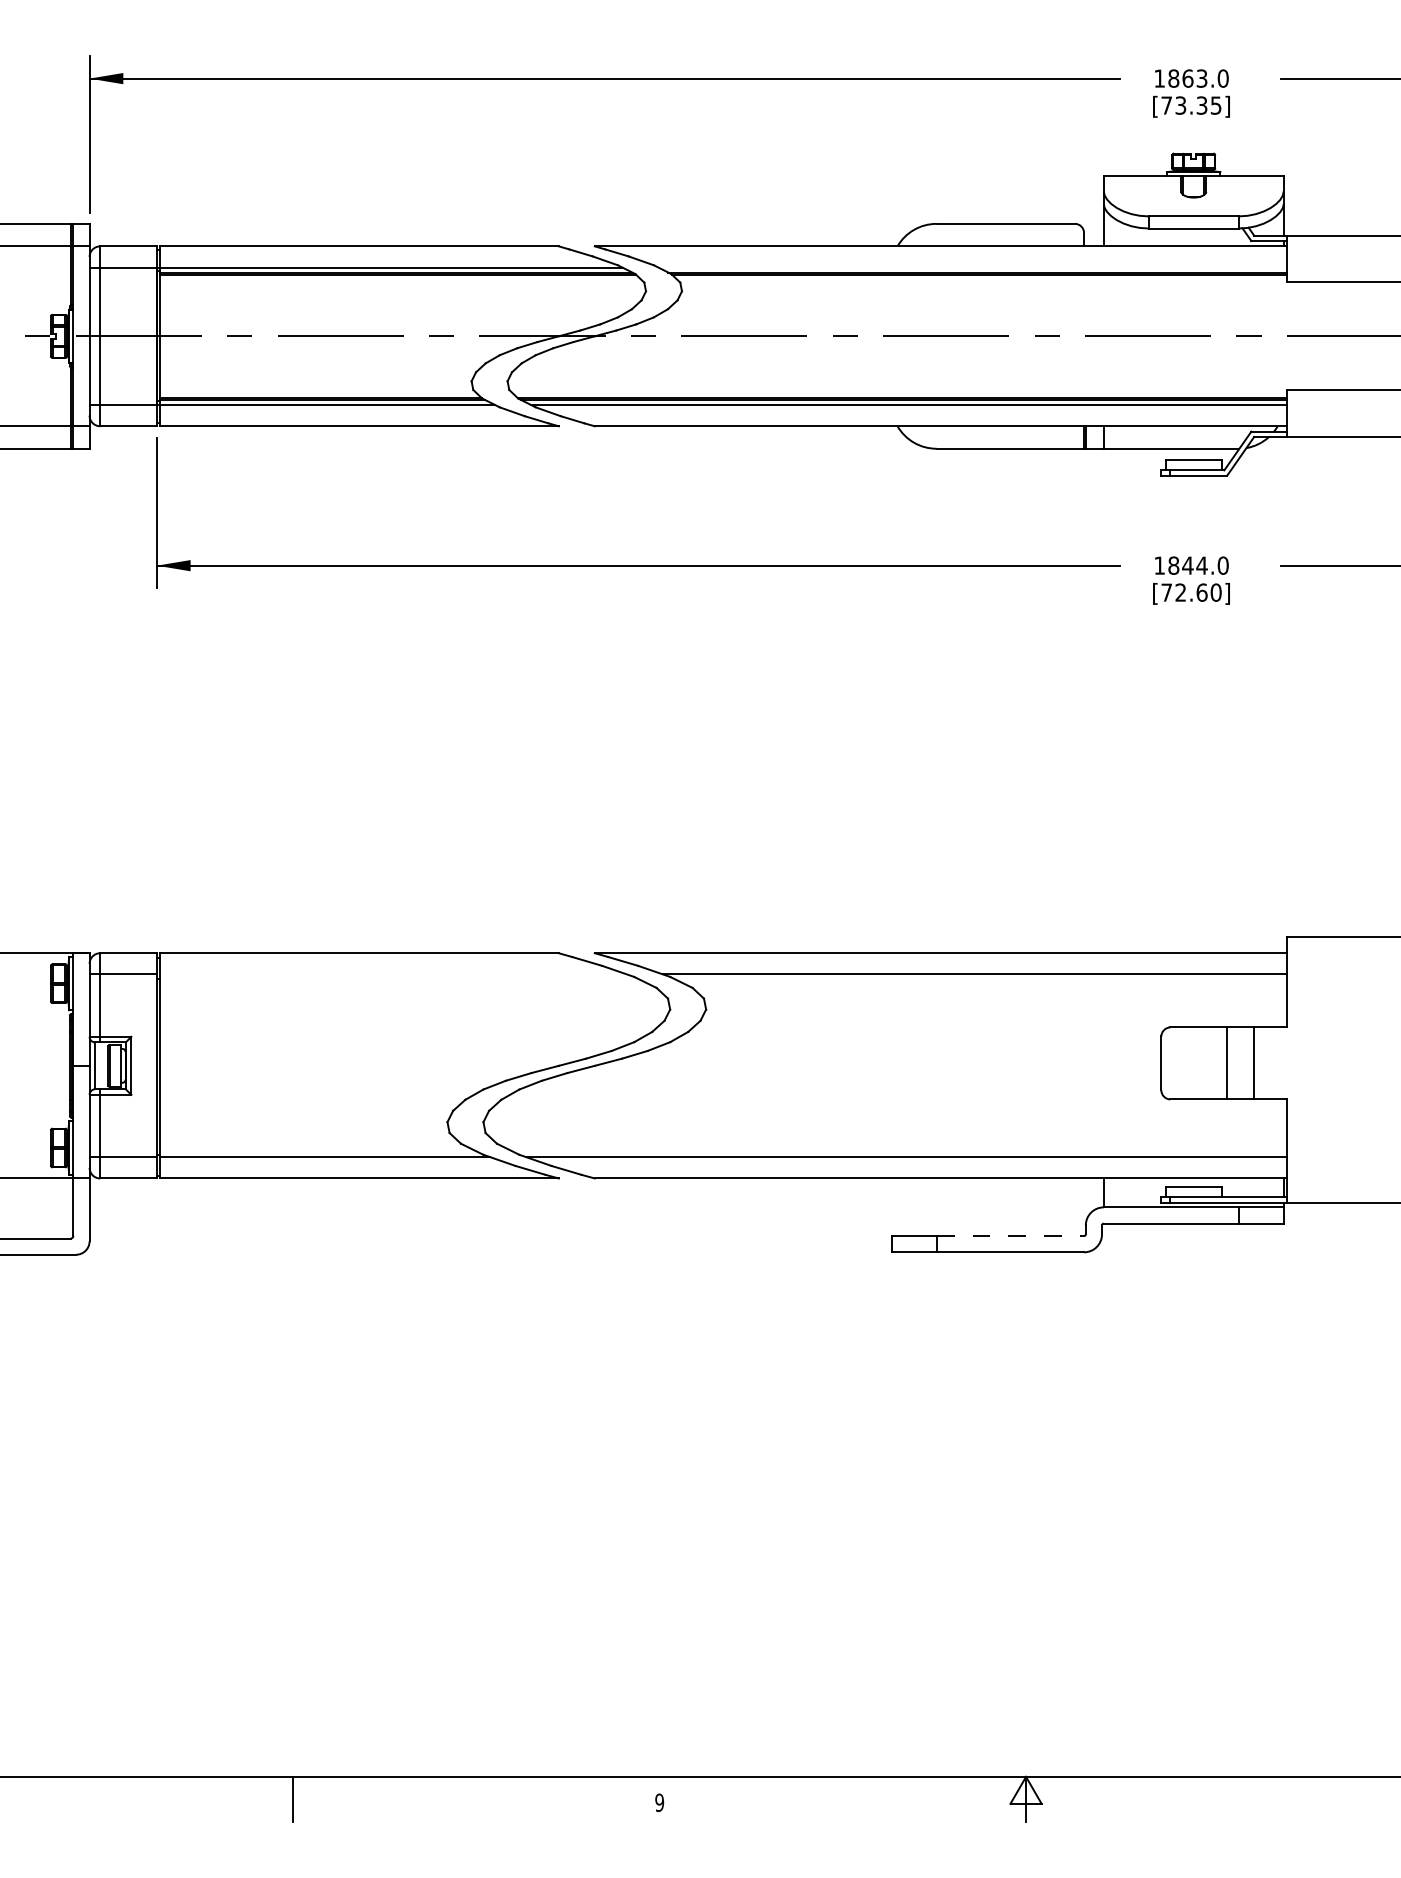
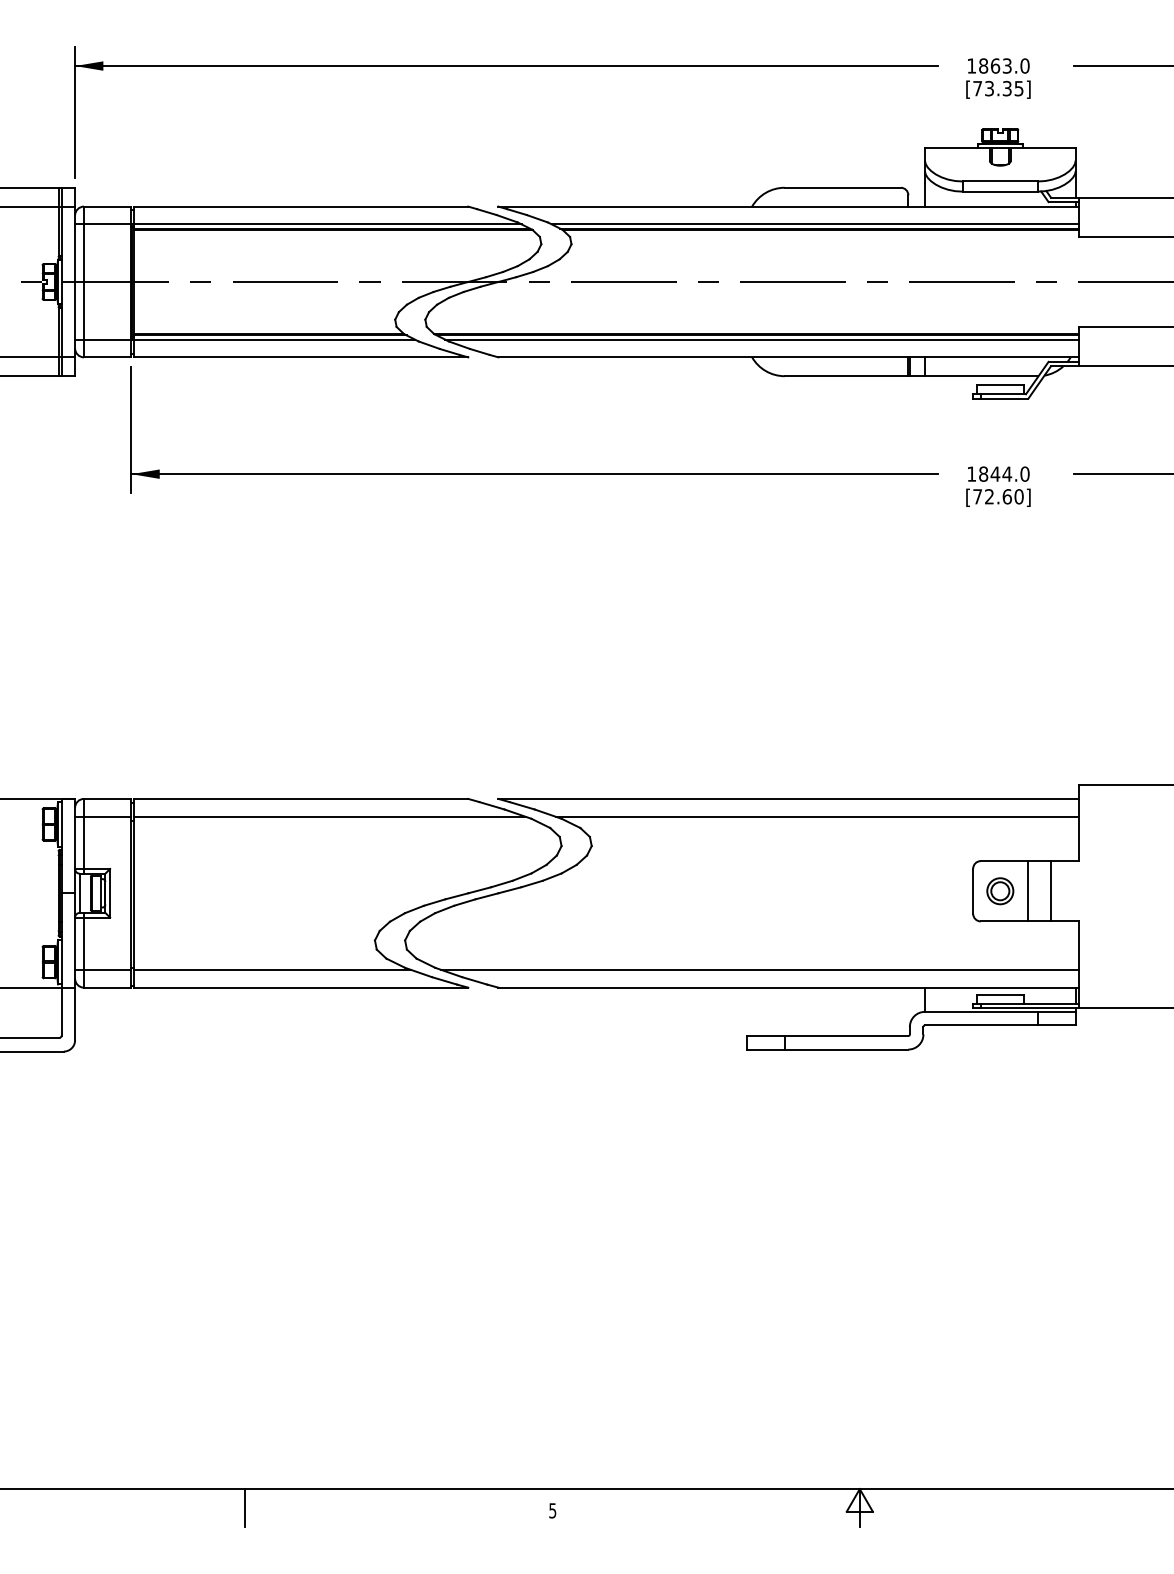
line: (971, 267) -> (814, 224), added
line: (393, 974) -> (329, 816), added
part: (1193, 1063) -> (1000, 891), added
line: (1010, 1235) -> (846, 1035), dashed -> solid
text: (659, 1802) -> (552, 1510), 9 -> 5

